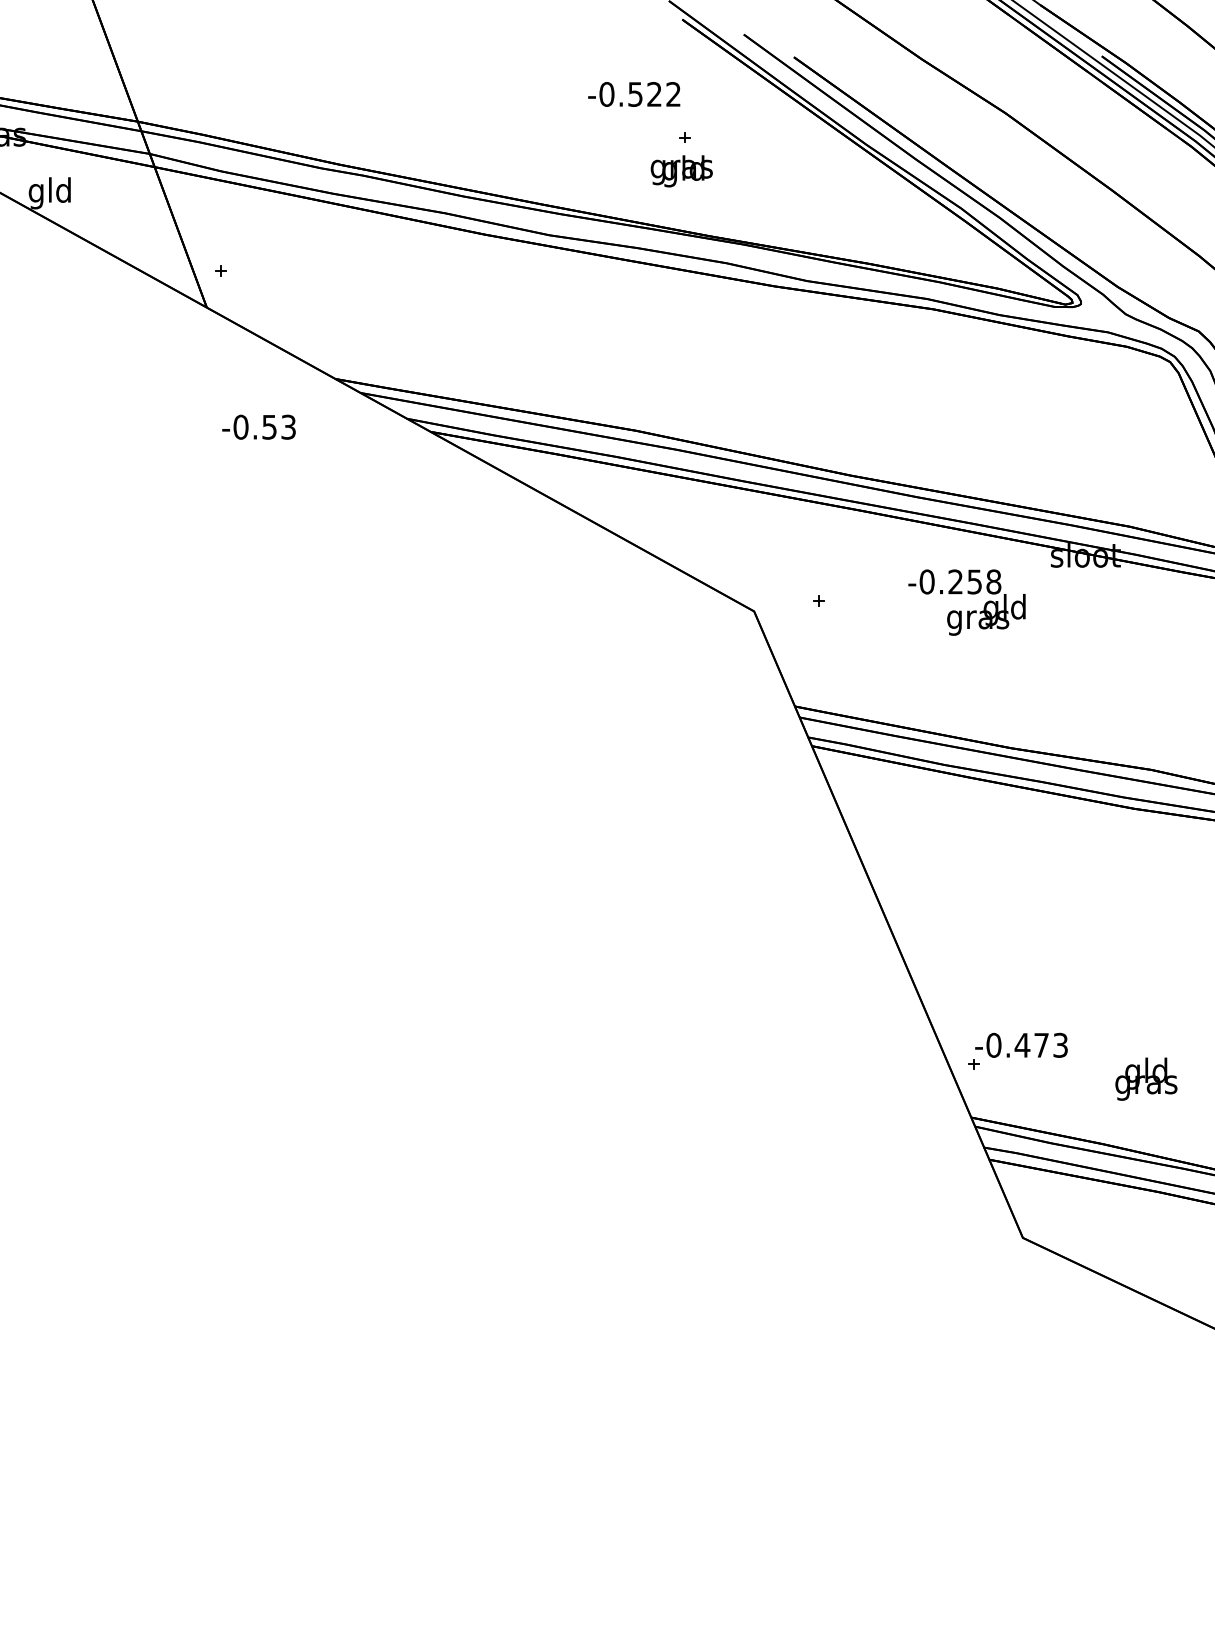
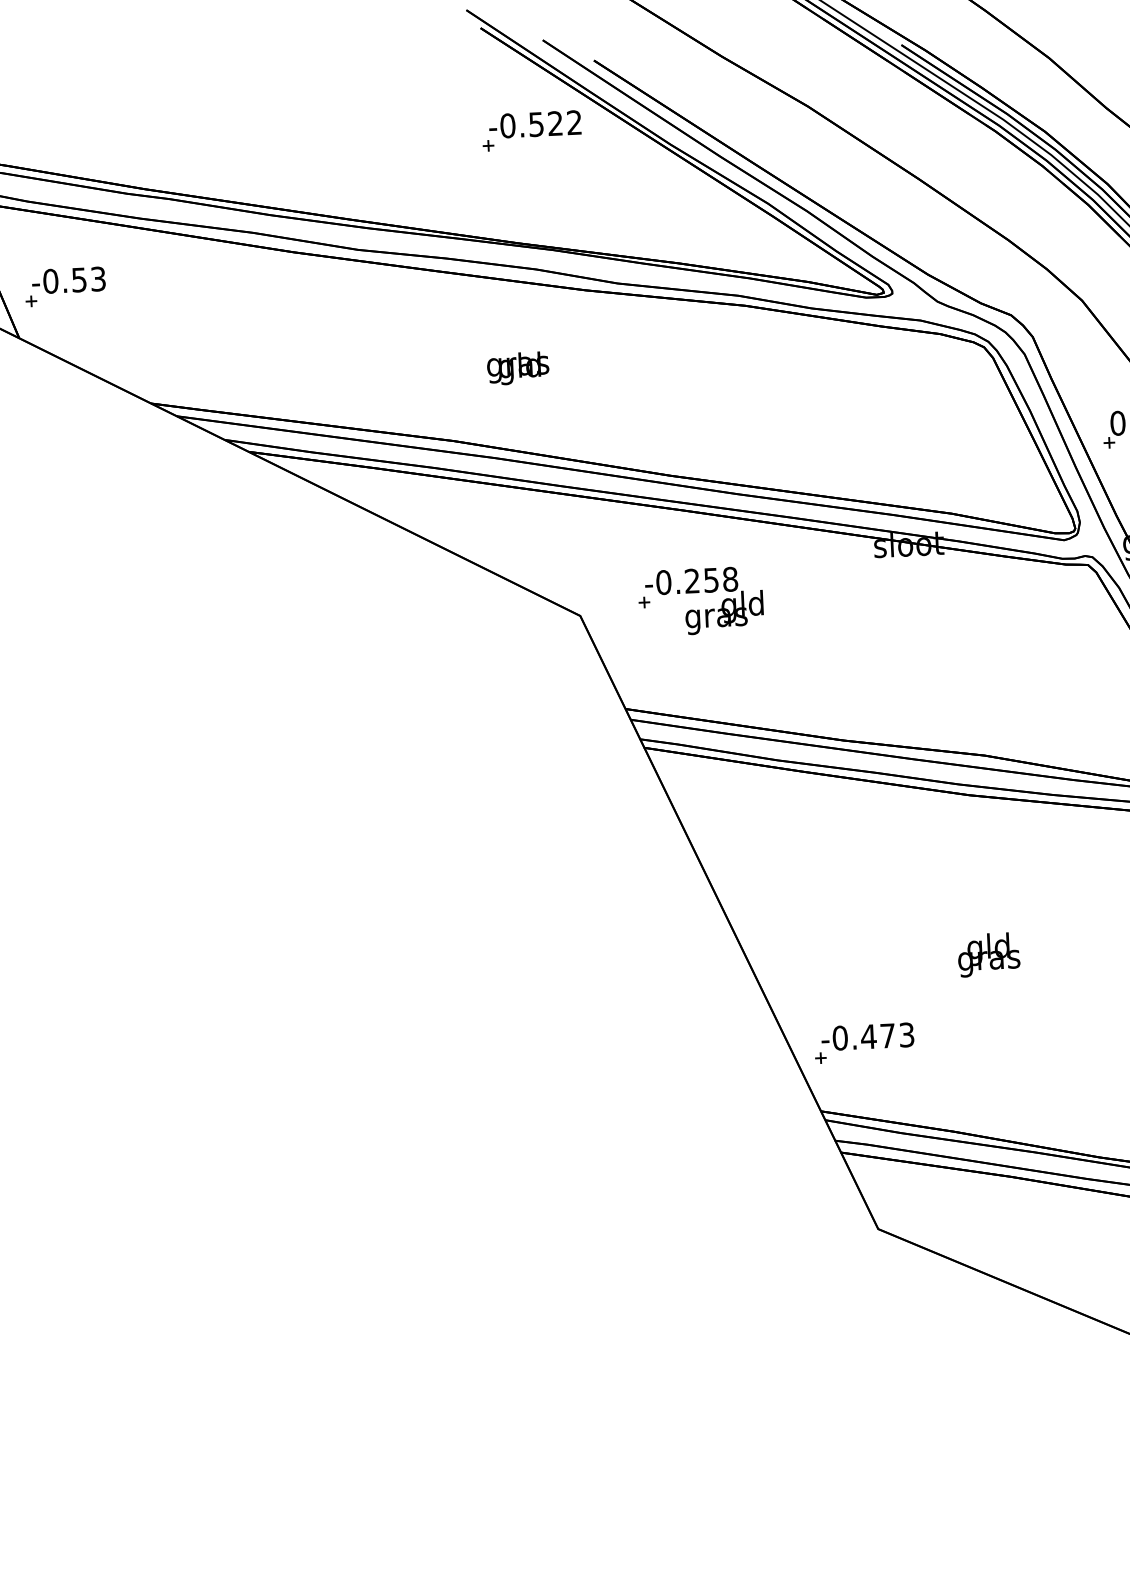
text: (634, 94) -> (535, 124), moved
text: (681, 171) -> (517, 368), moved
text: (258, 426) -> (68, 279), moved
text: (966, 602) -> (704, 601), moved
text: (1146, 1078) -> (989, 954), moved

